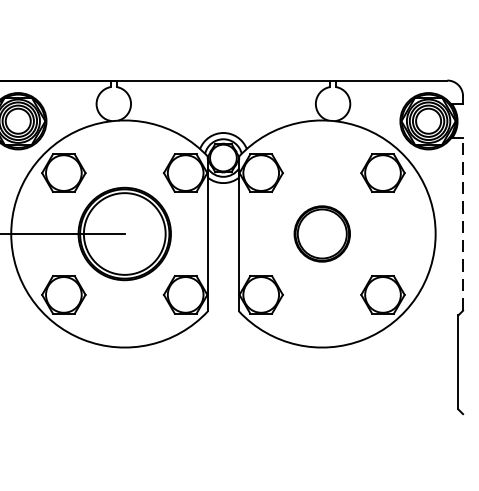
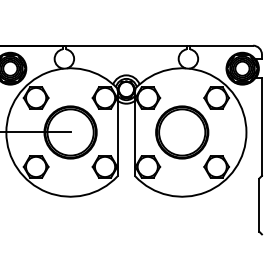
line: (462, 225) -> (261, 127), dashed -> solid
part: (322, 234) -> (182, 132), size x1.67

